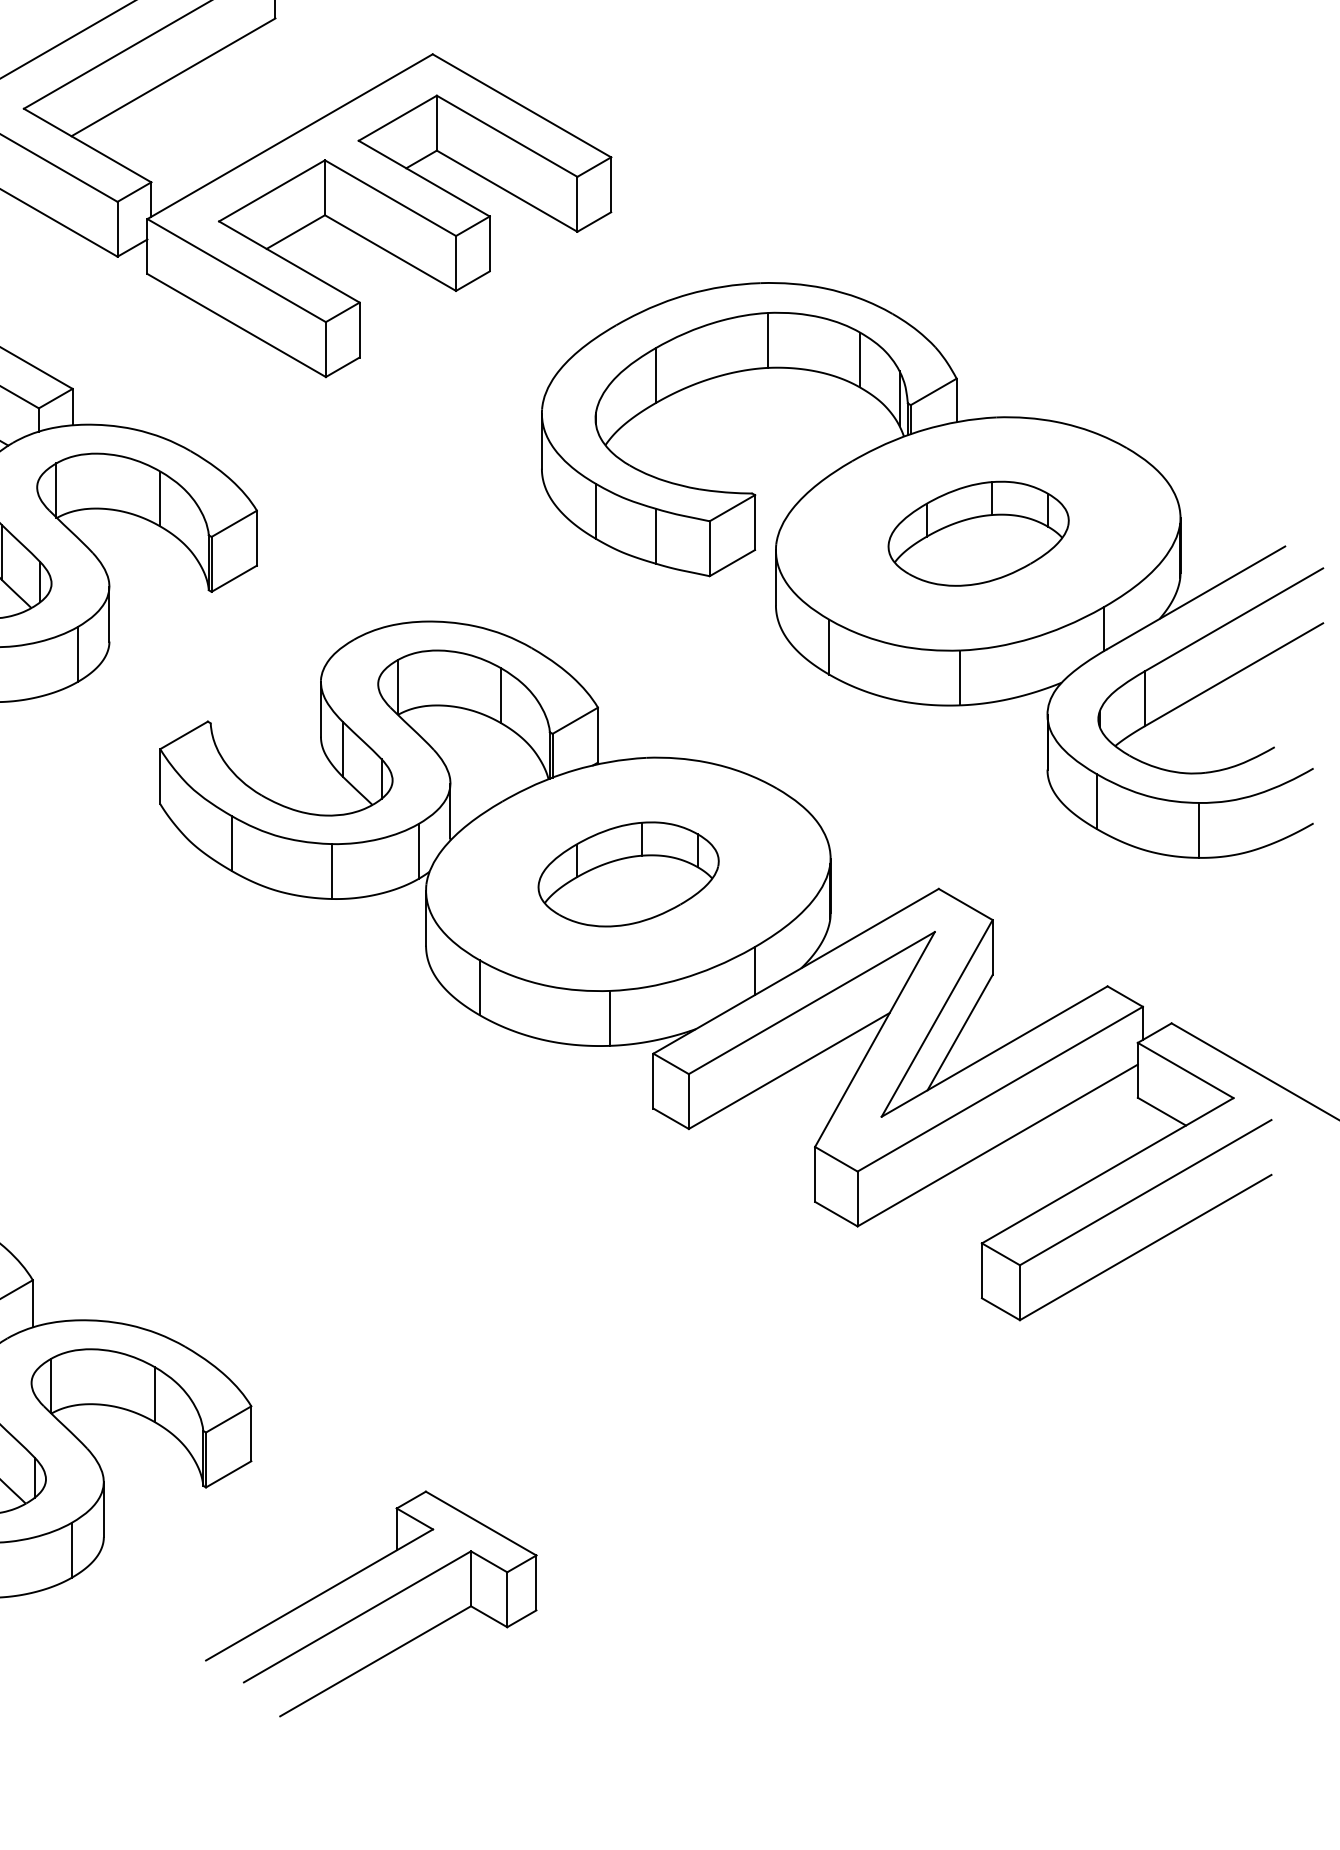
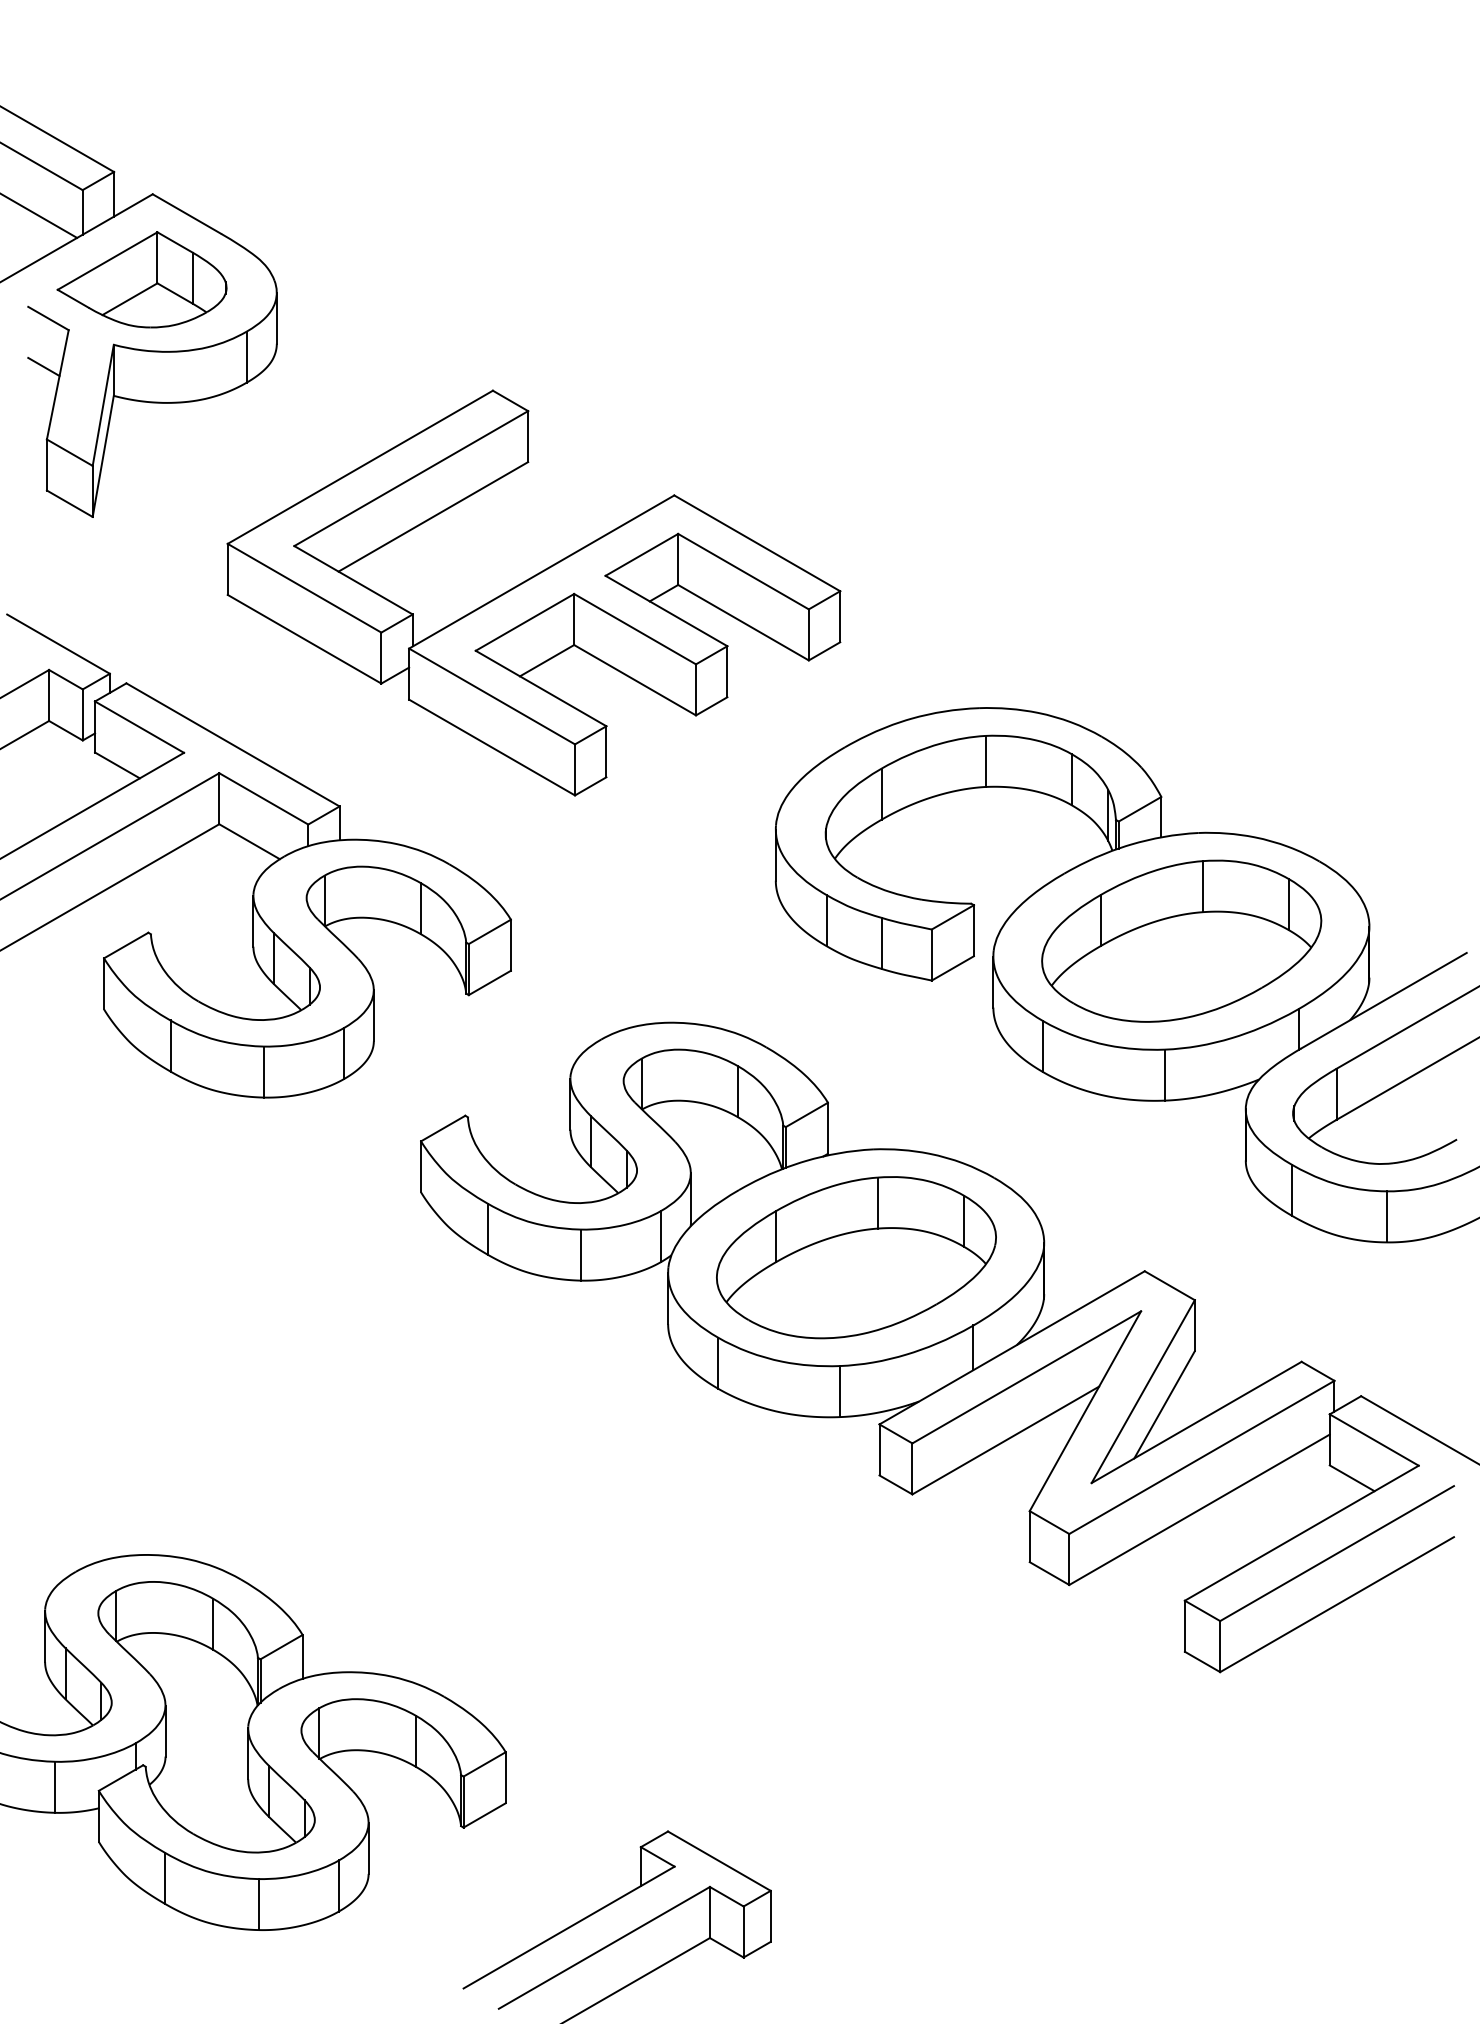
part: (978, 533) -> (1181, 940), size x1.67
part: (628, 874) -> (856, 1257), size x1.67

